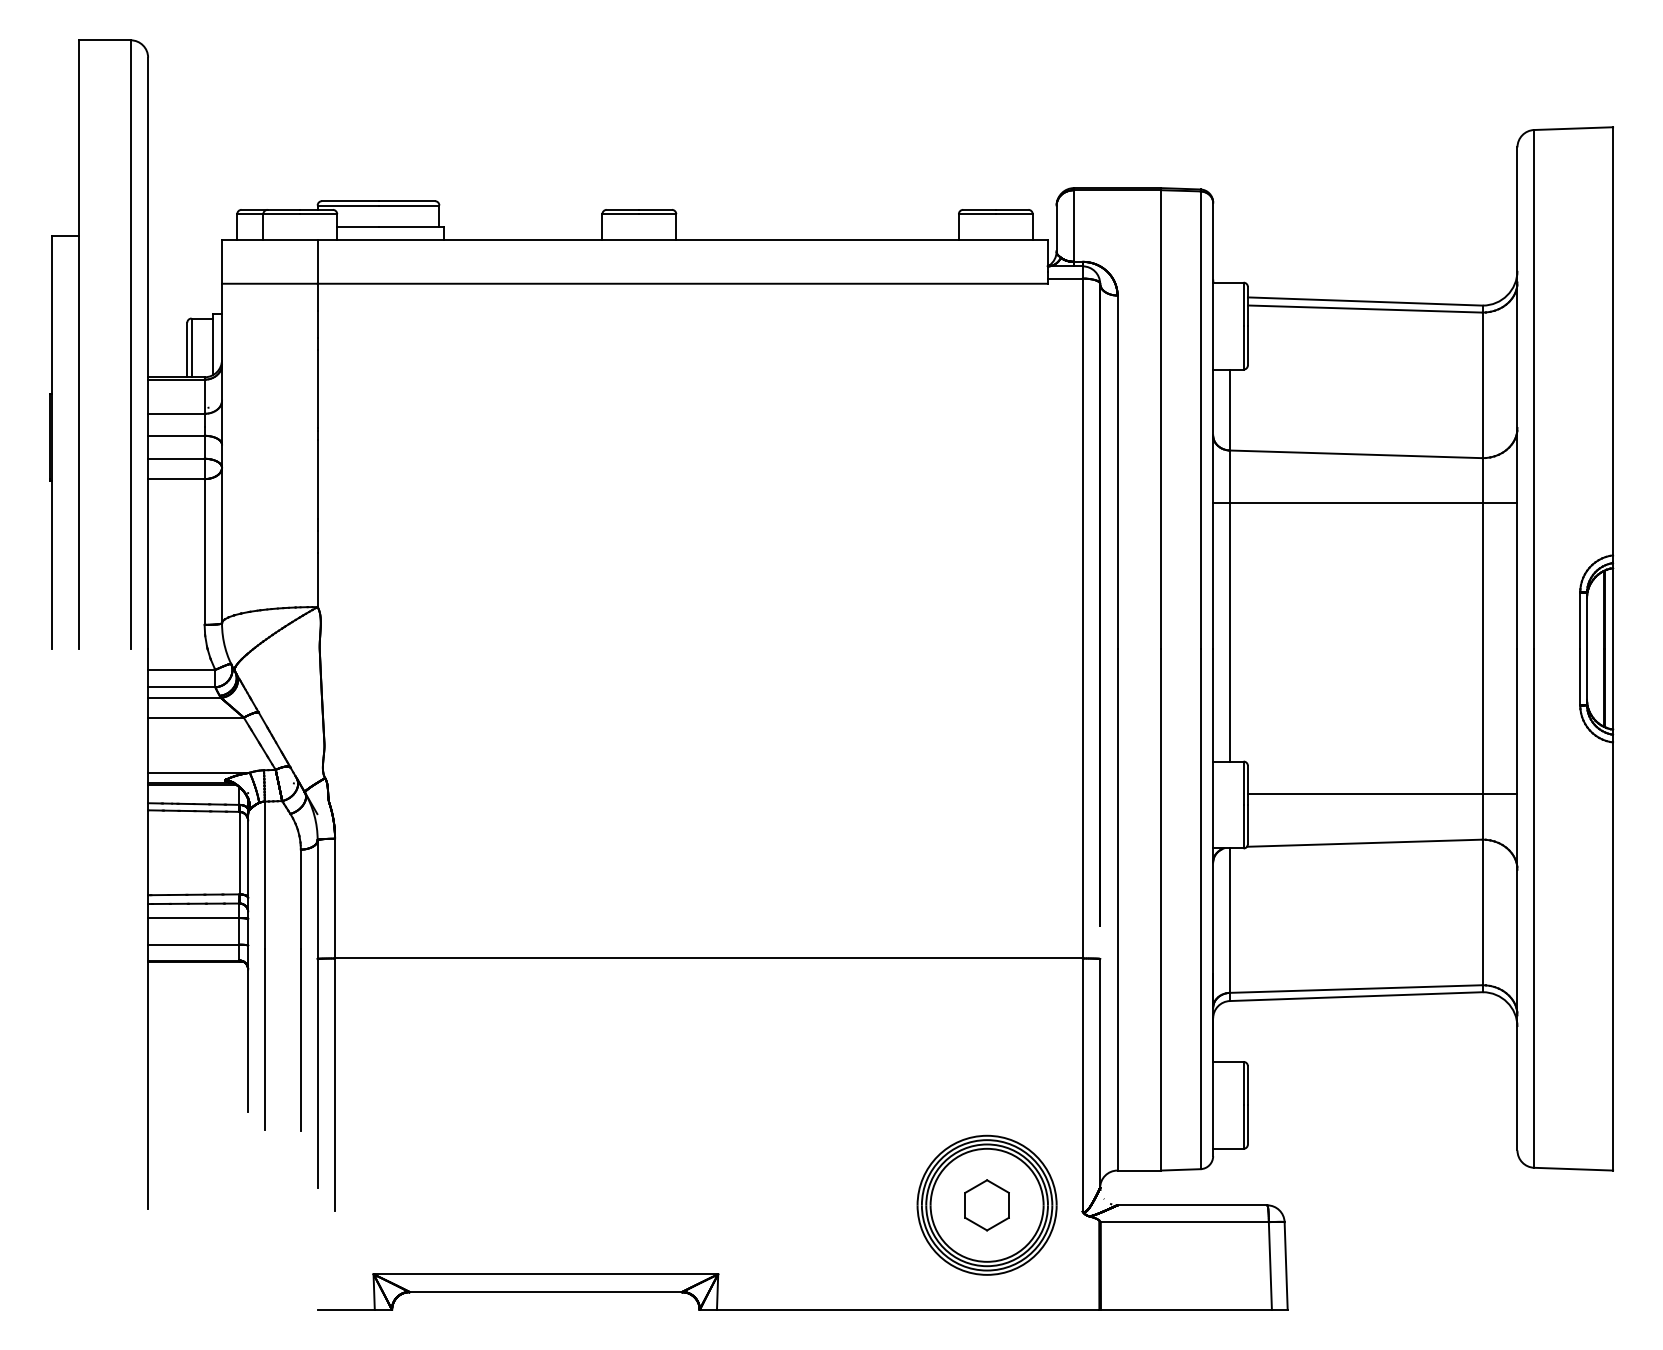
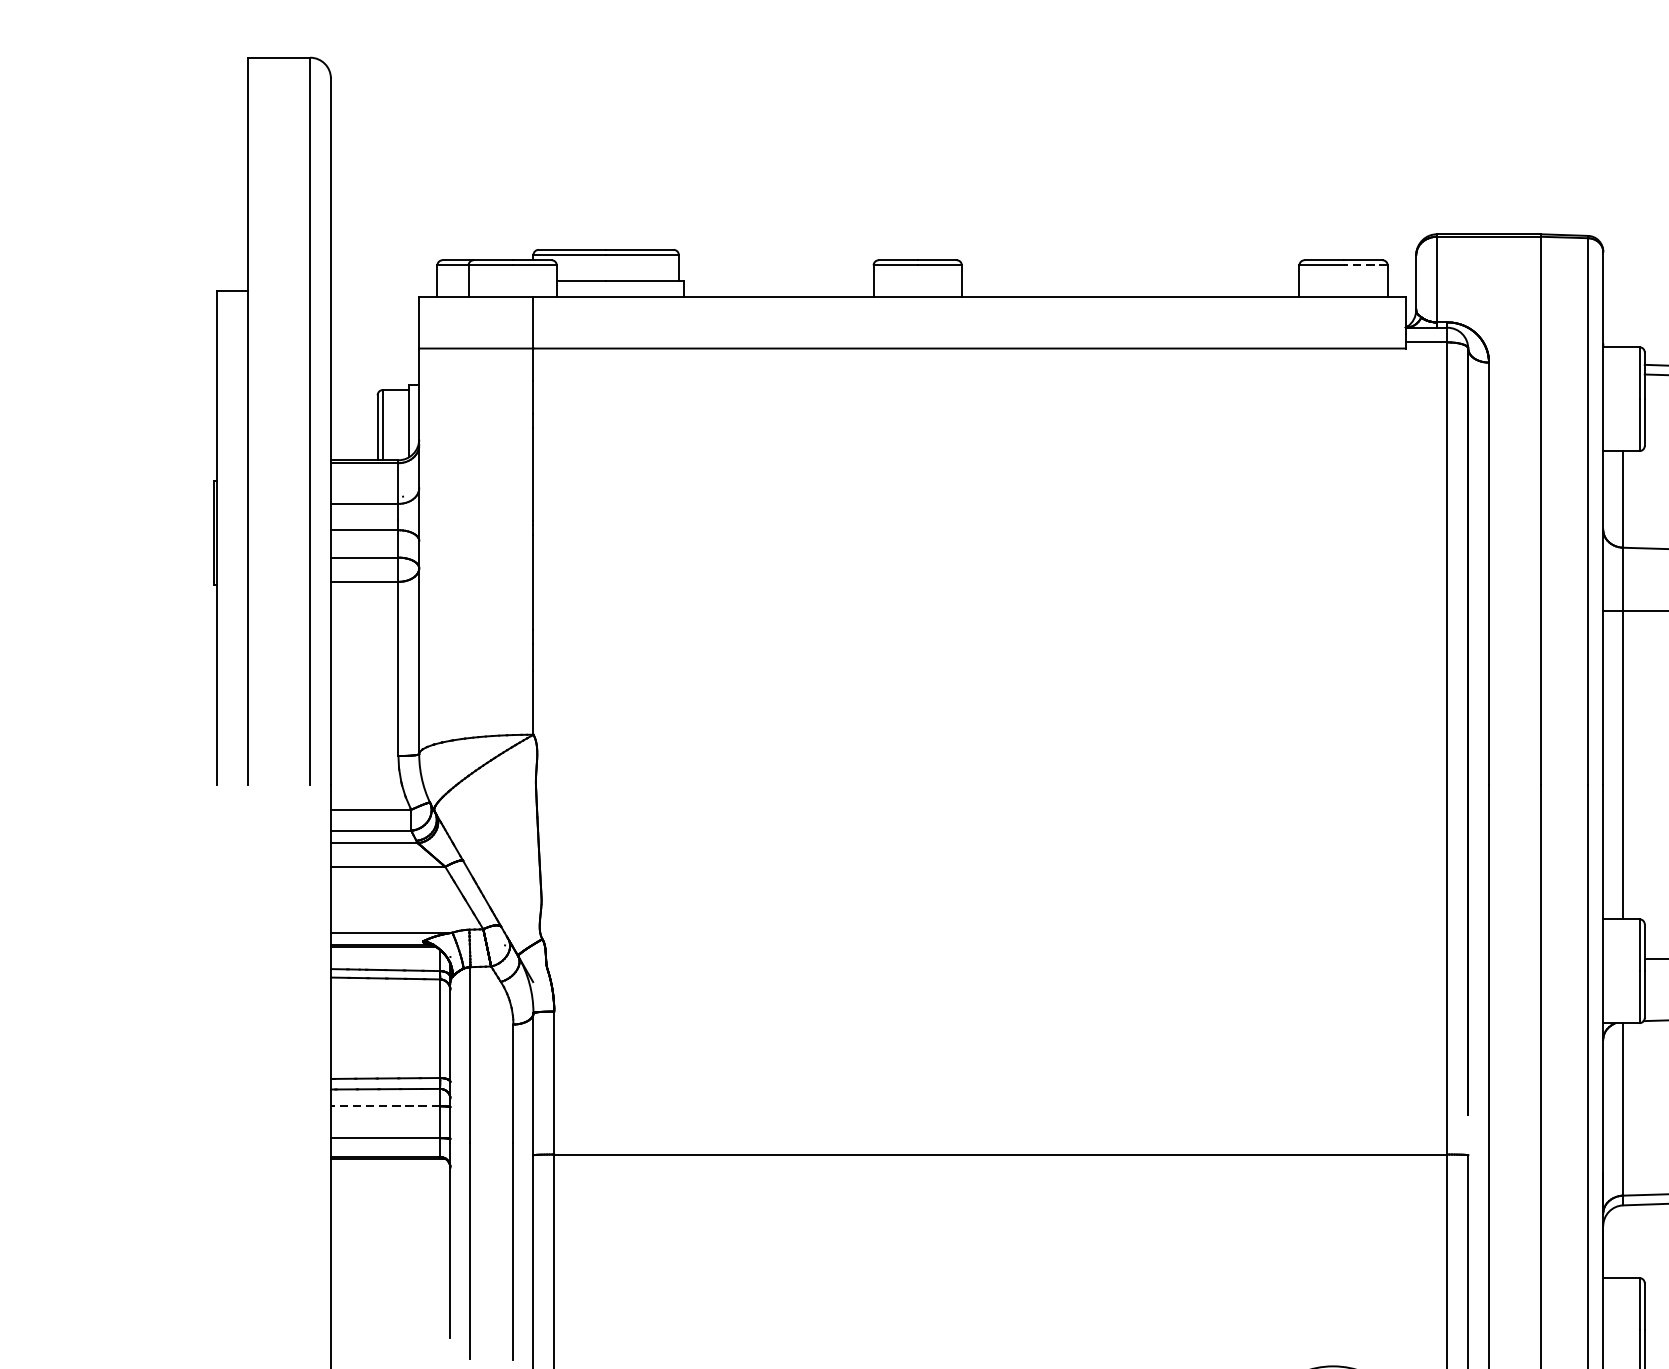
line: (1013, 214) -> (1364, 265), solid -> dashed
line: (193, 918) -> (385, 1106), solid -> dashed

